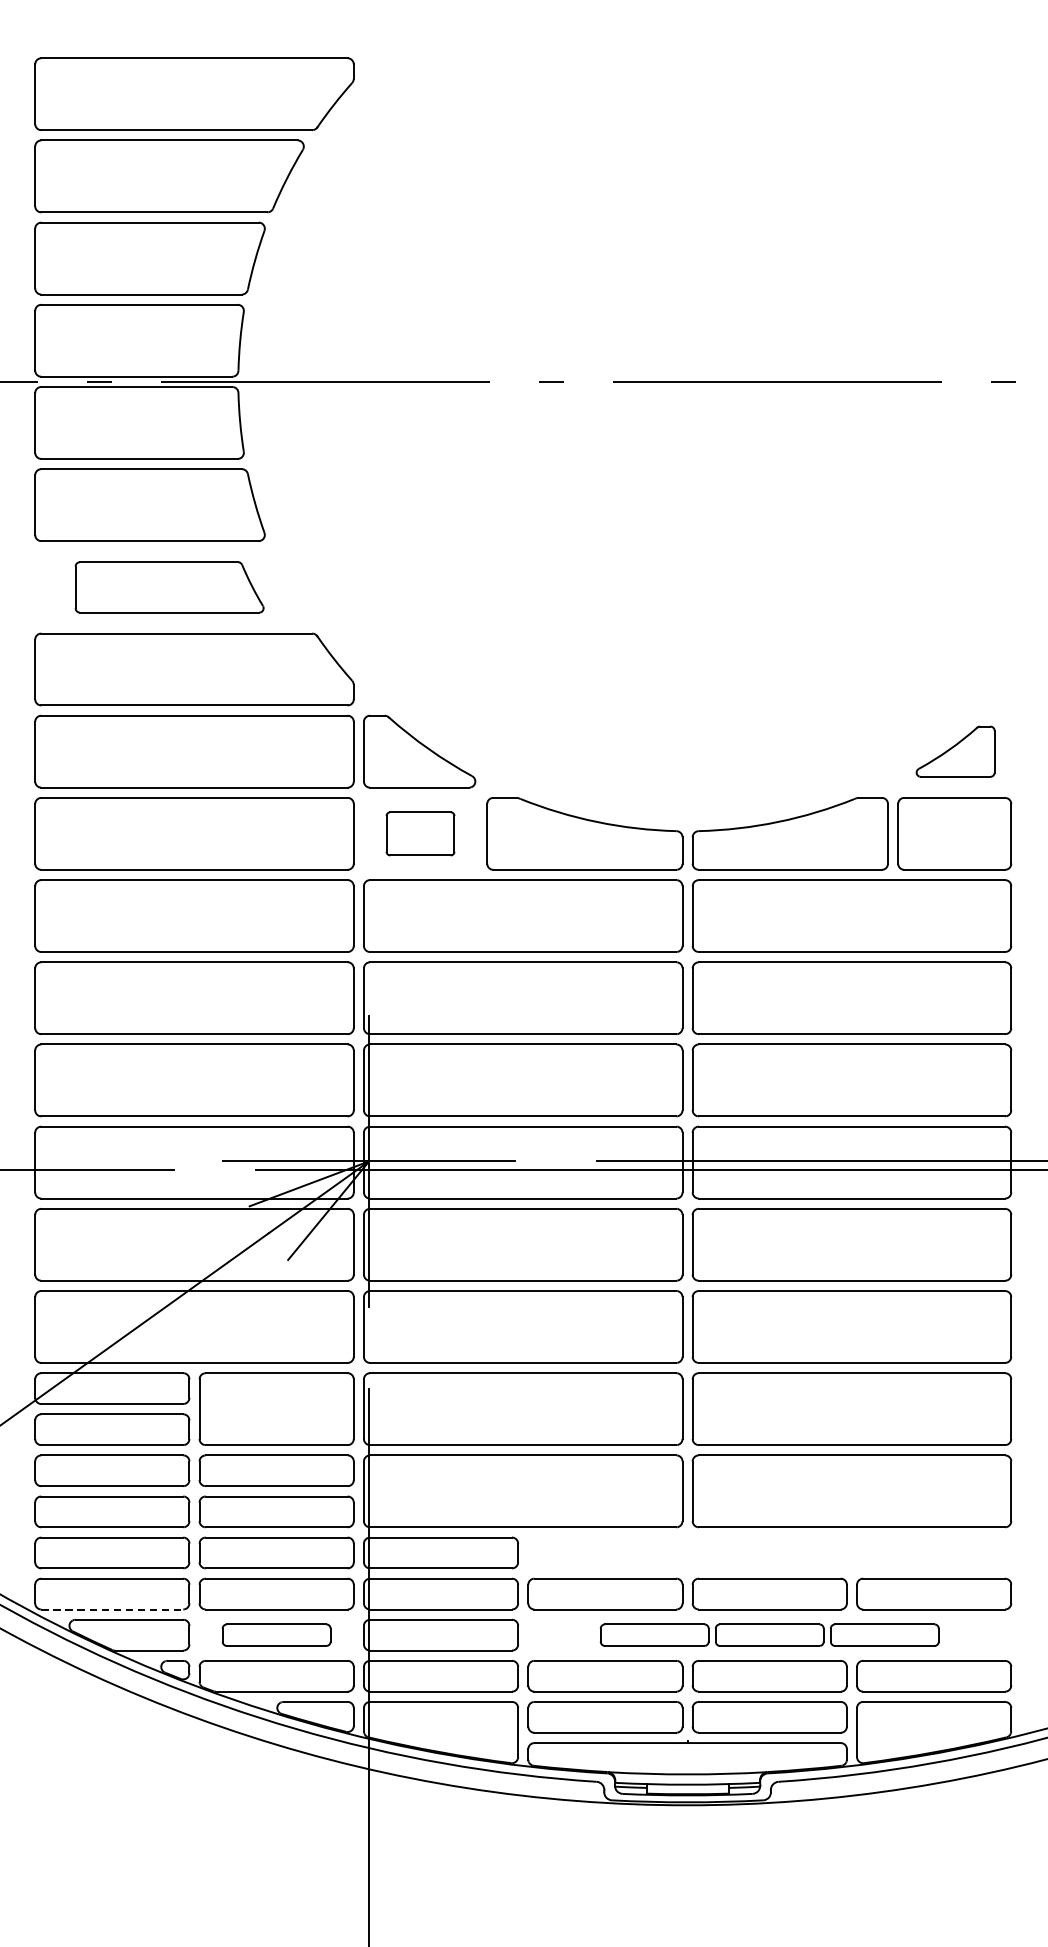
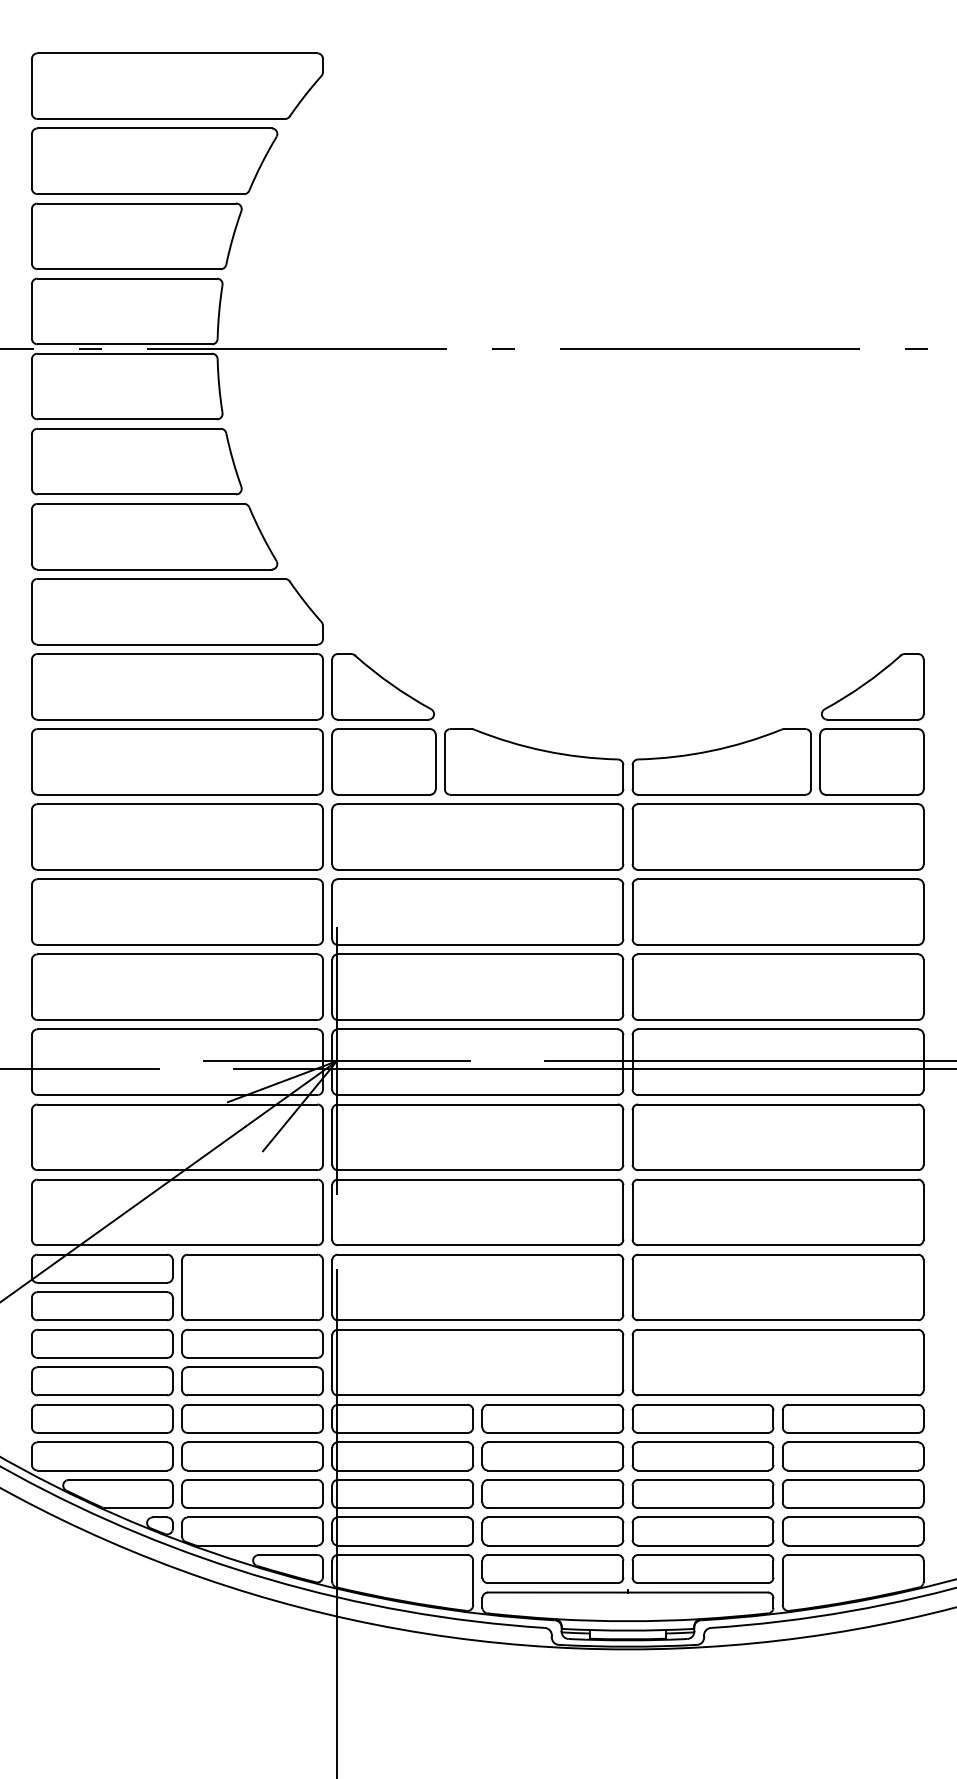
part: (169, 587) -> (154, 536), size x1.43
part: (955, 751) -> (872, 686), size x1.43
part: (420, 833) -> (383, 761), size x1.67
part: (769, 1552) -> (702, 1418), added
line: (112, 1609) -> (102, 1470), dashed -> solid
part: (276, 1634) -> (252, 1493), size x1.43
part: (769, 1634) -> (702, 1493), size x1.43

